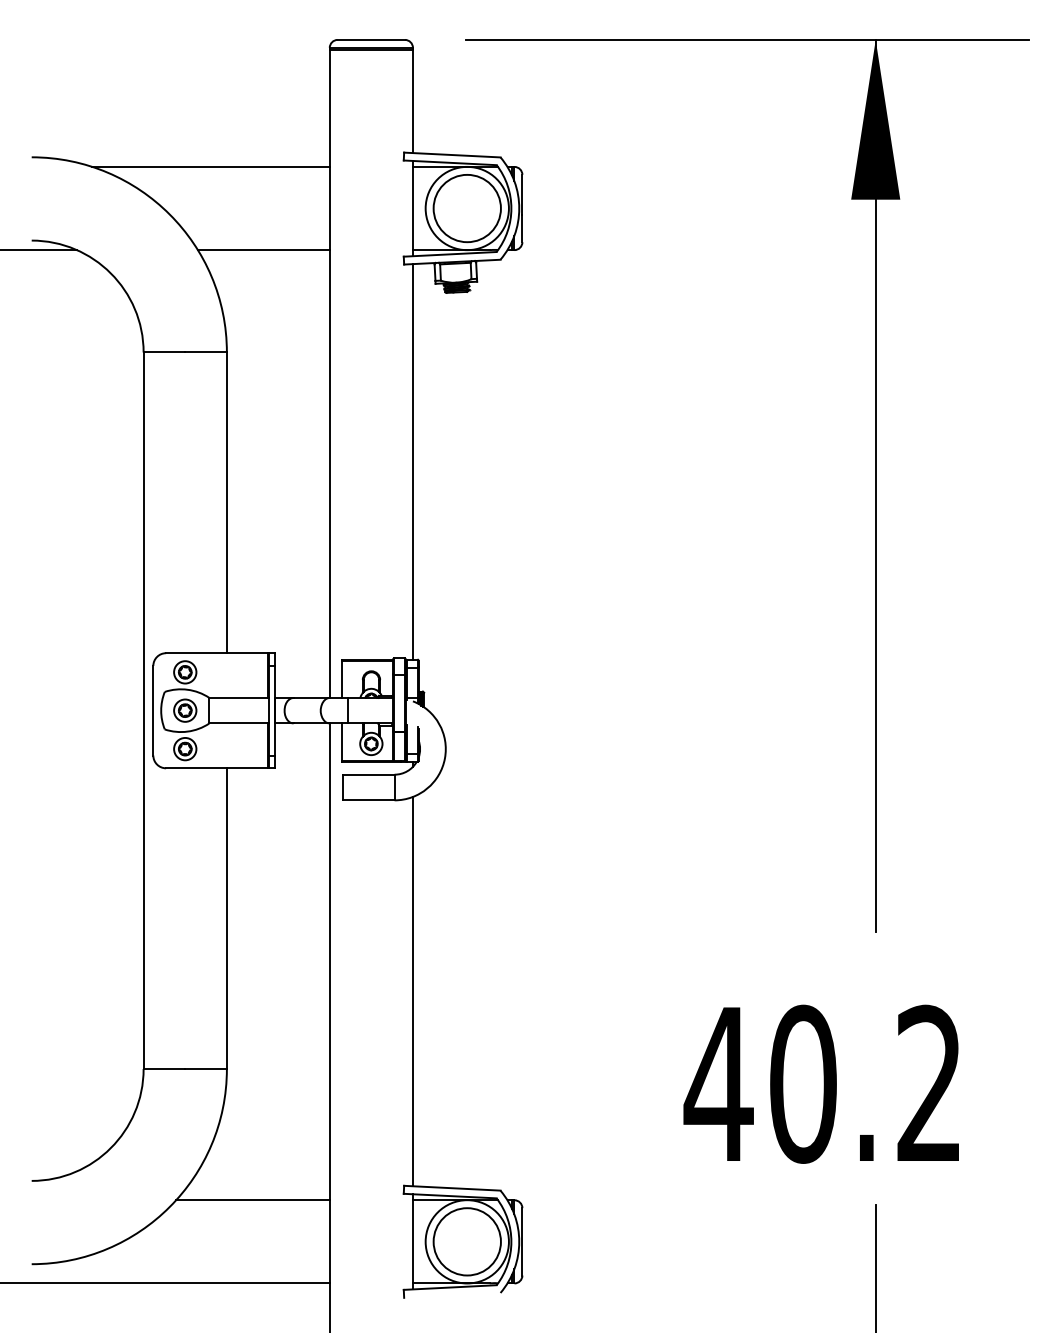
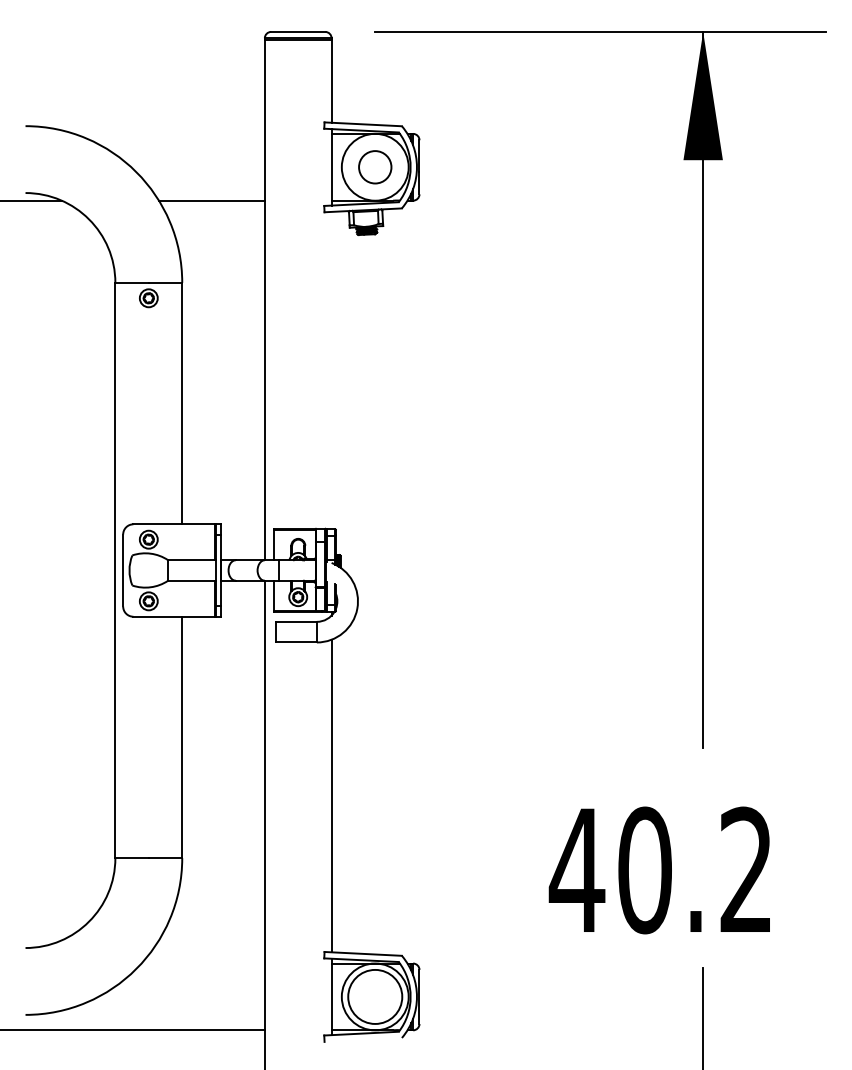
line: (210, 167) -> (169, 134), removed
circle: (466, 208) -> (374, 167), size x0.6
line: (413, 461) -> (332, 370), removed
part: (185, 710) -> (148, 298), moved
line: (252, 1200) -> (202, 963), removed

